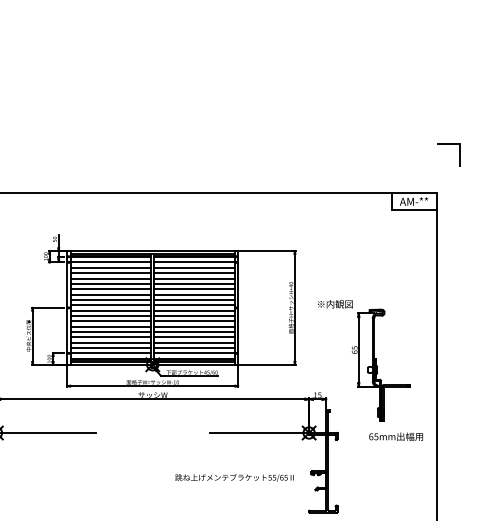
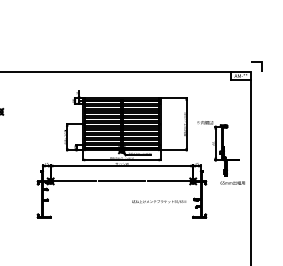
line: (448, 145) -> (256, 62), moved
line: (151, 433) -> (121, 181), added

